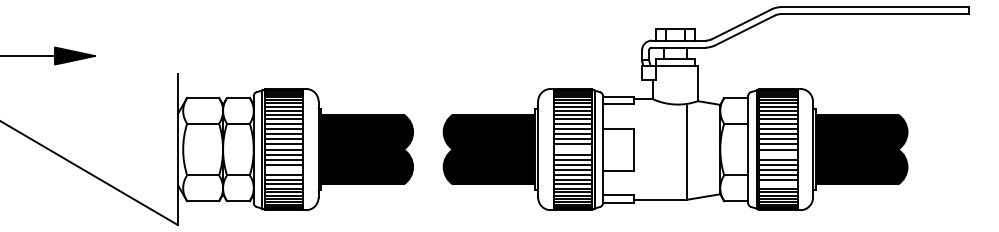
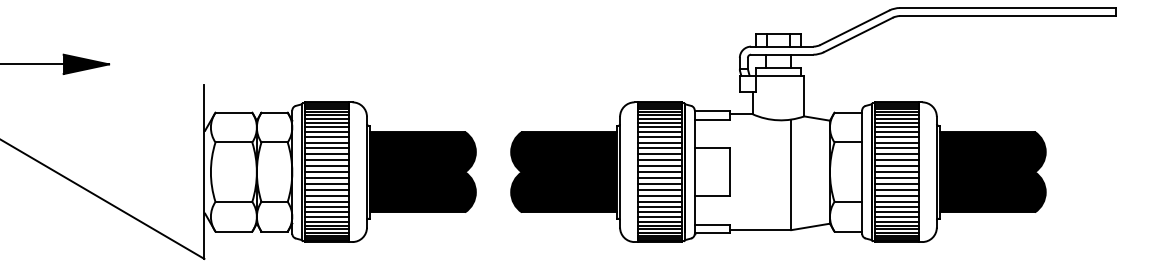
line: (572, 149) -> (659, 172), added
line: (778, 155) -> (897, 178), added
line: (284, 170) -> (327, 196), added
line: (778, 184) -> (897, 212), added

